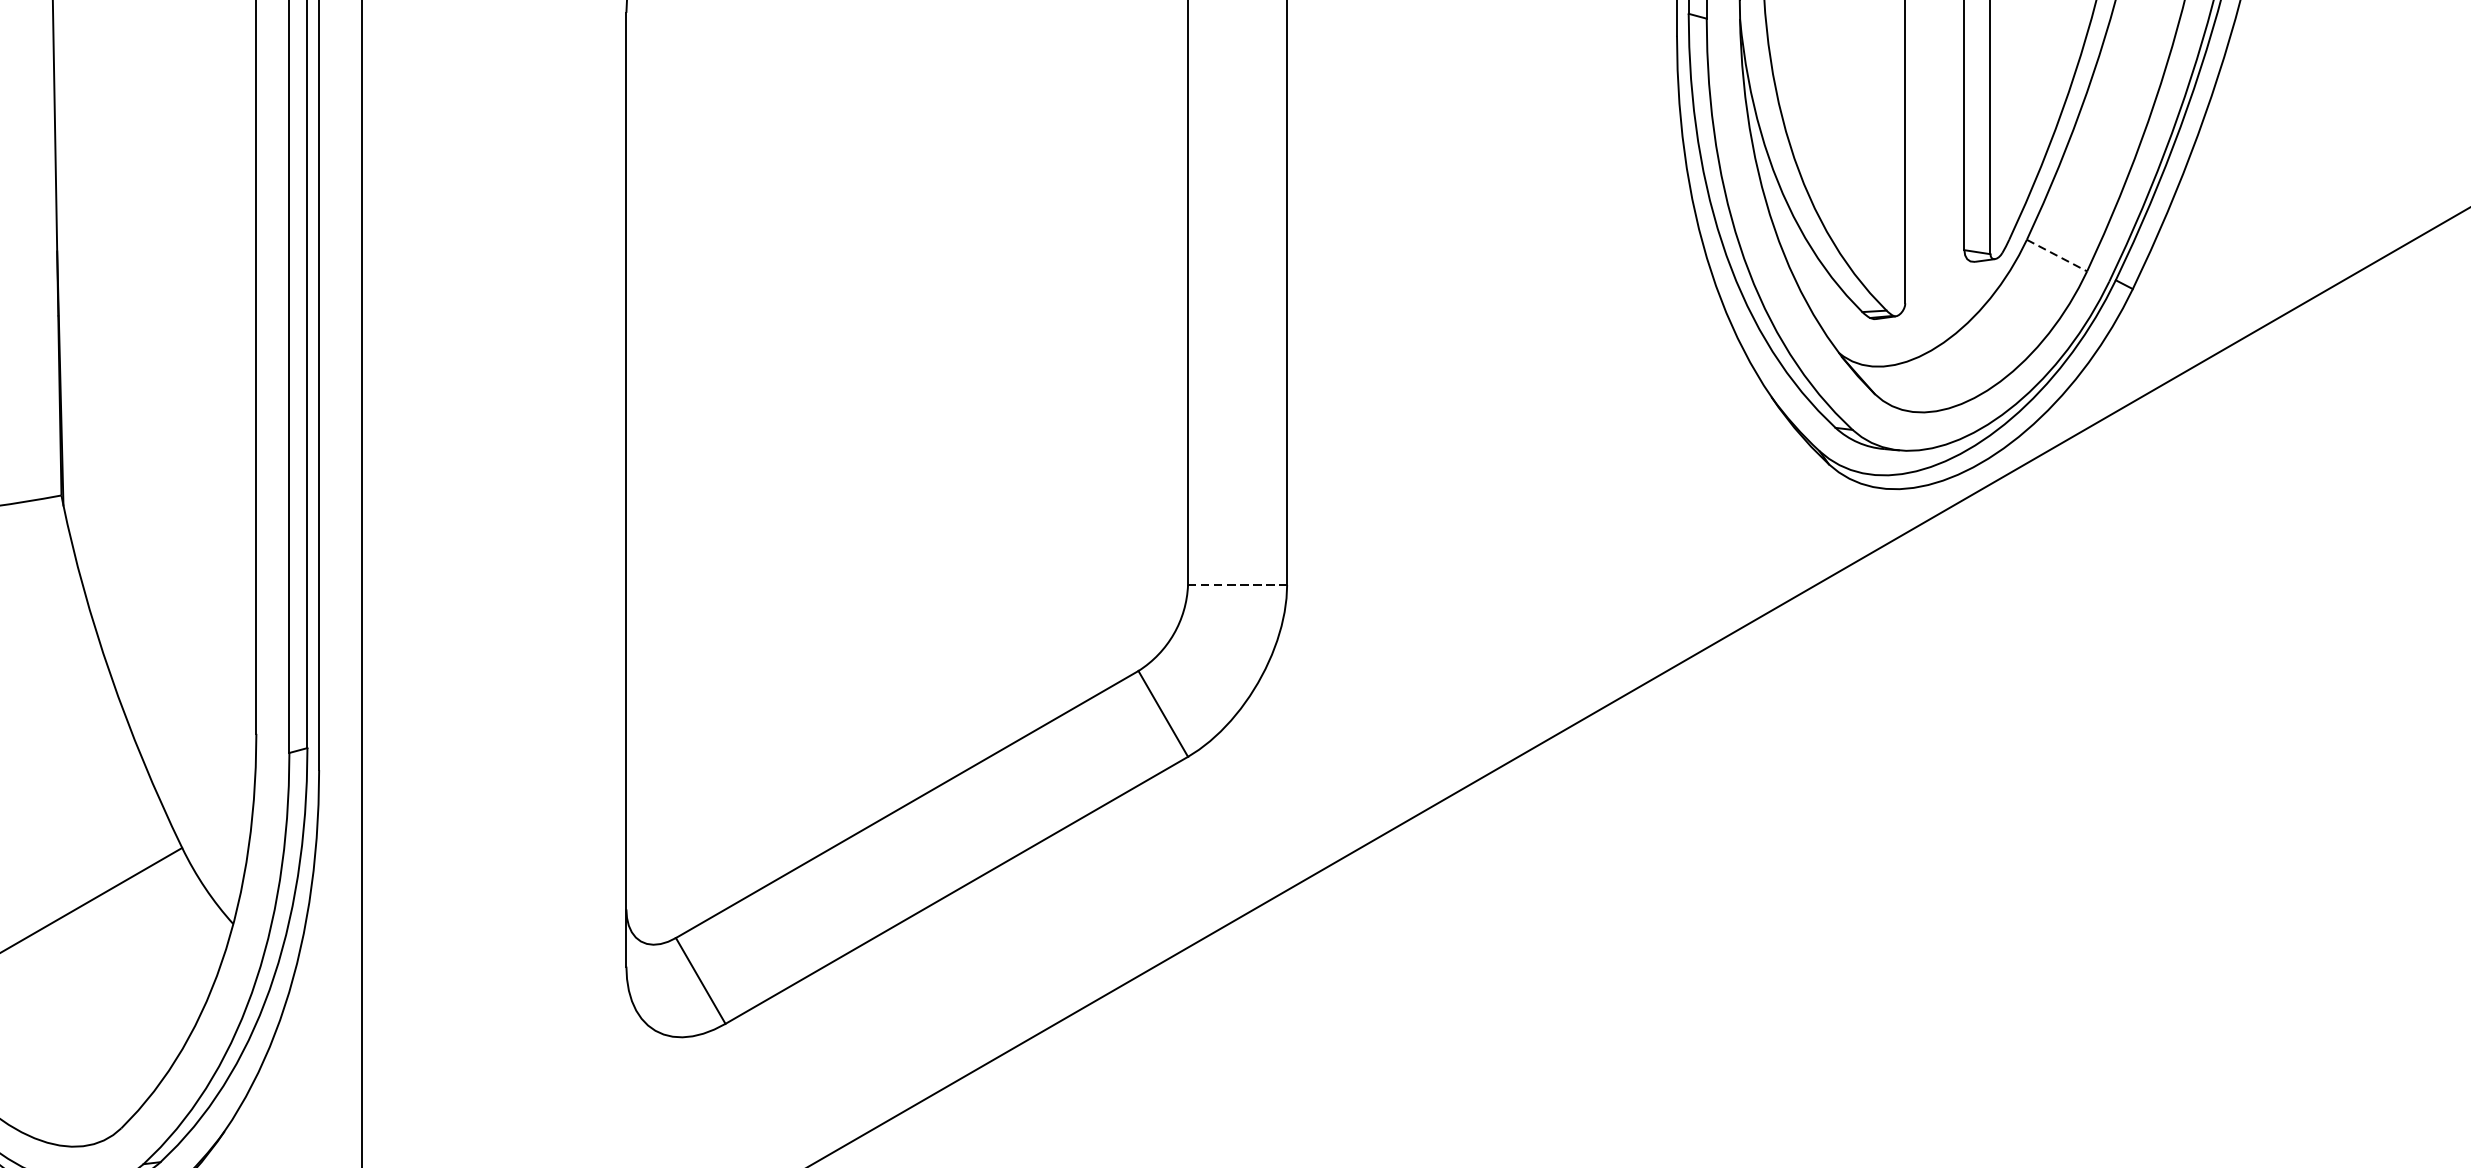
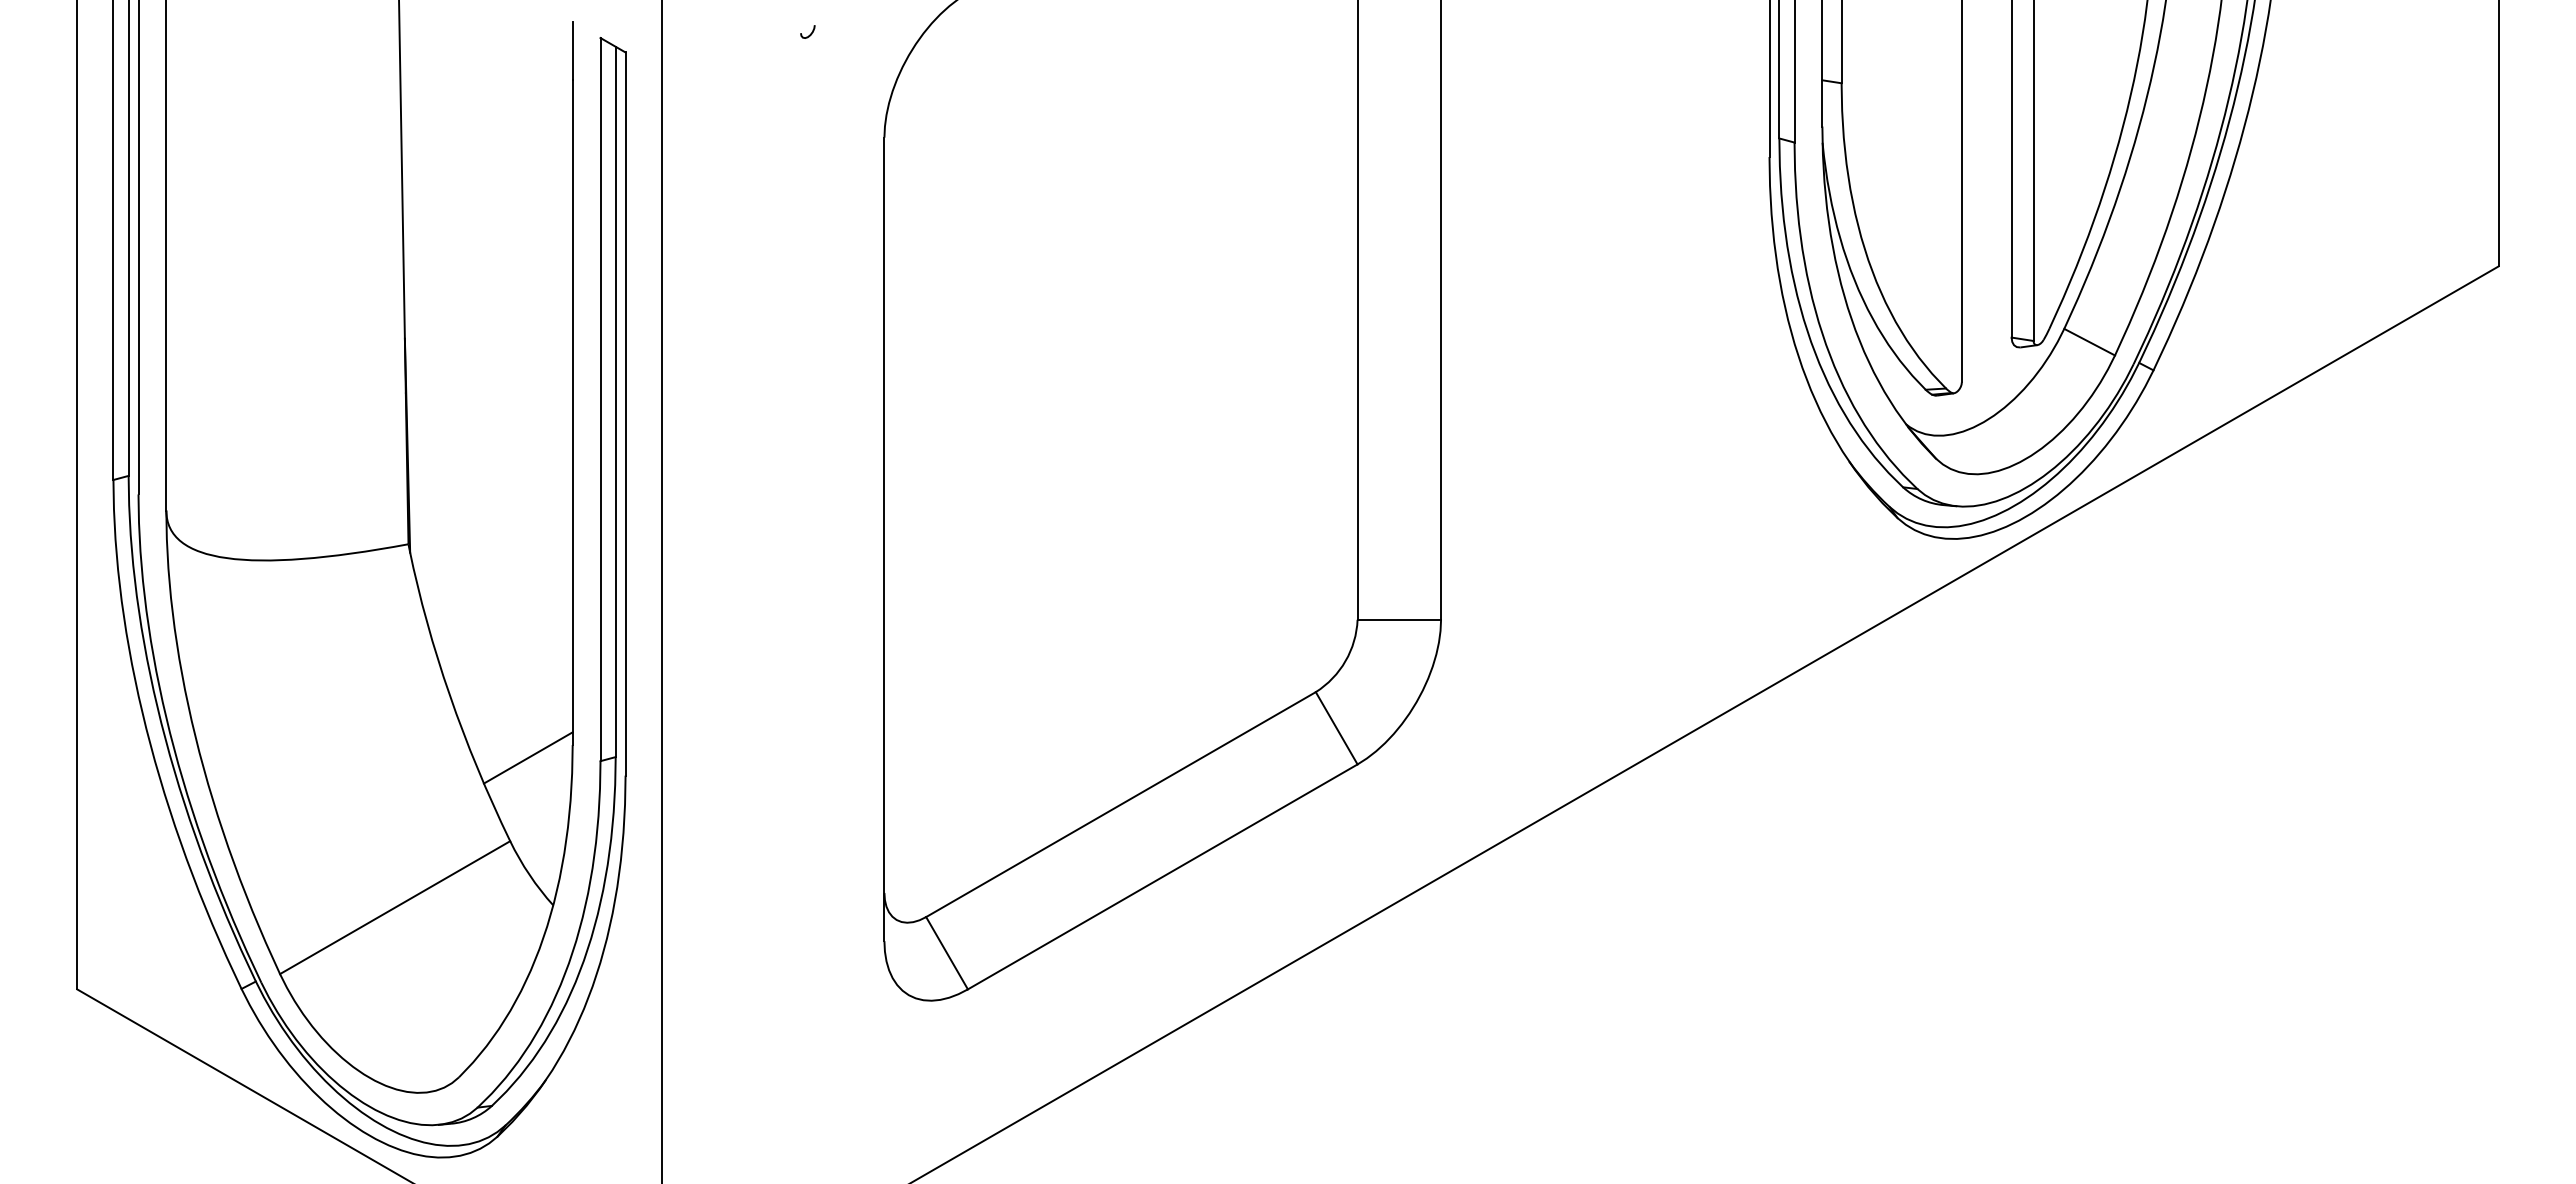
line: (2056, 255) -> (2089, 342), dashed -> solid
line: (1237, 584) -> (1399, 619), dashed -> solid
line: (202, 748) -> (527, 757), added

